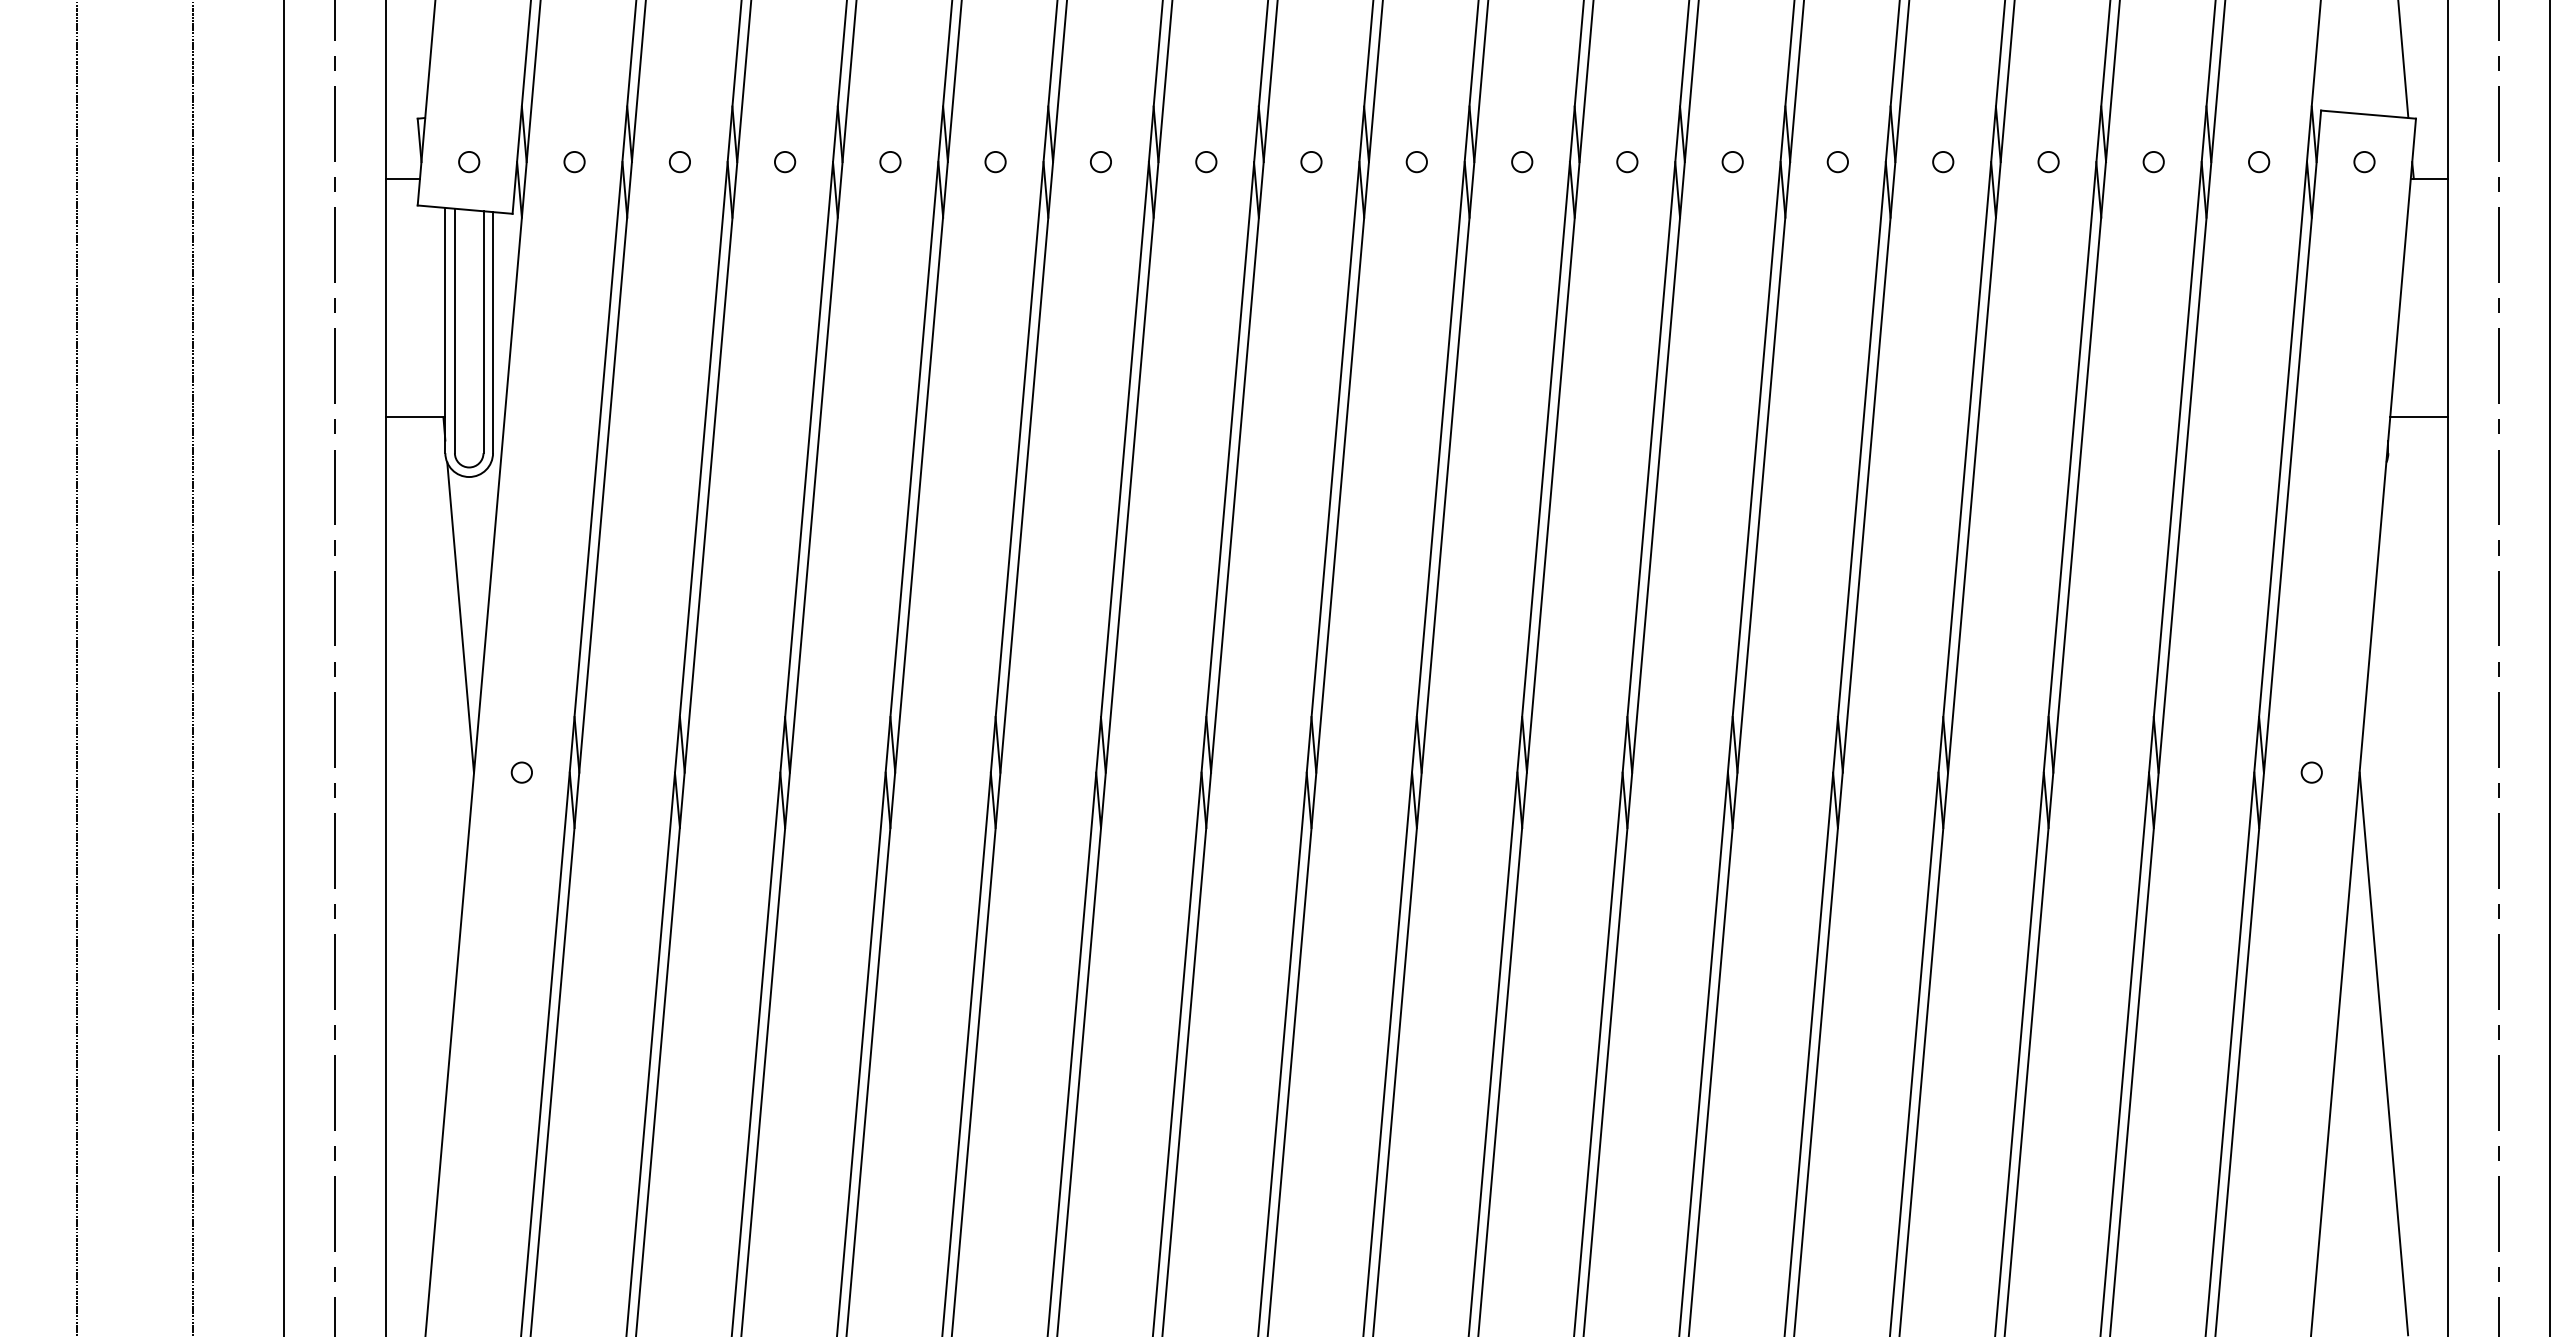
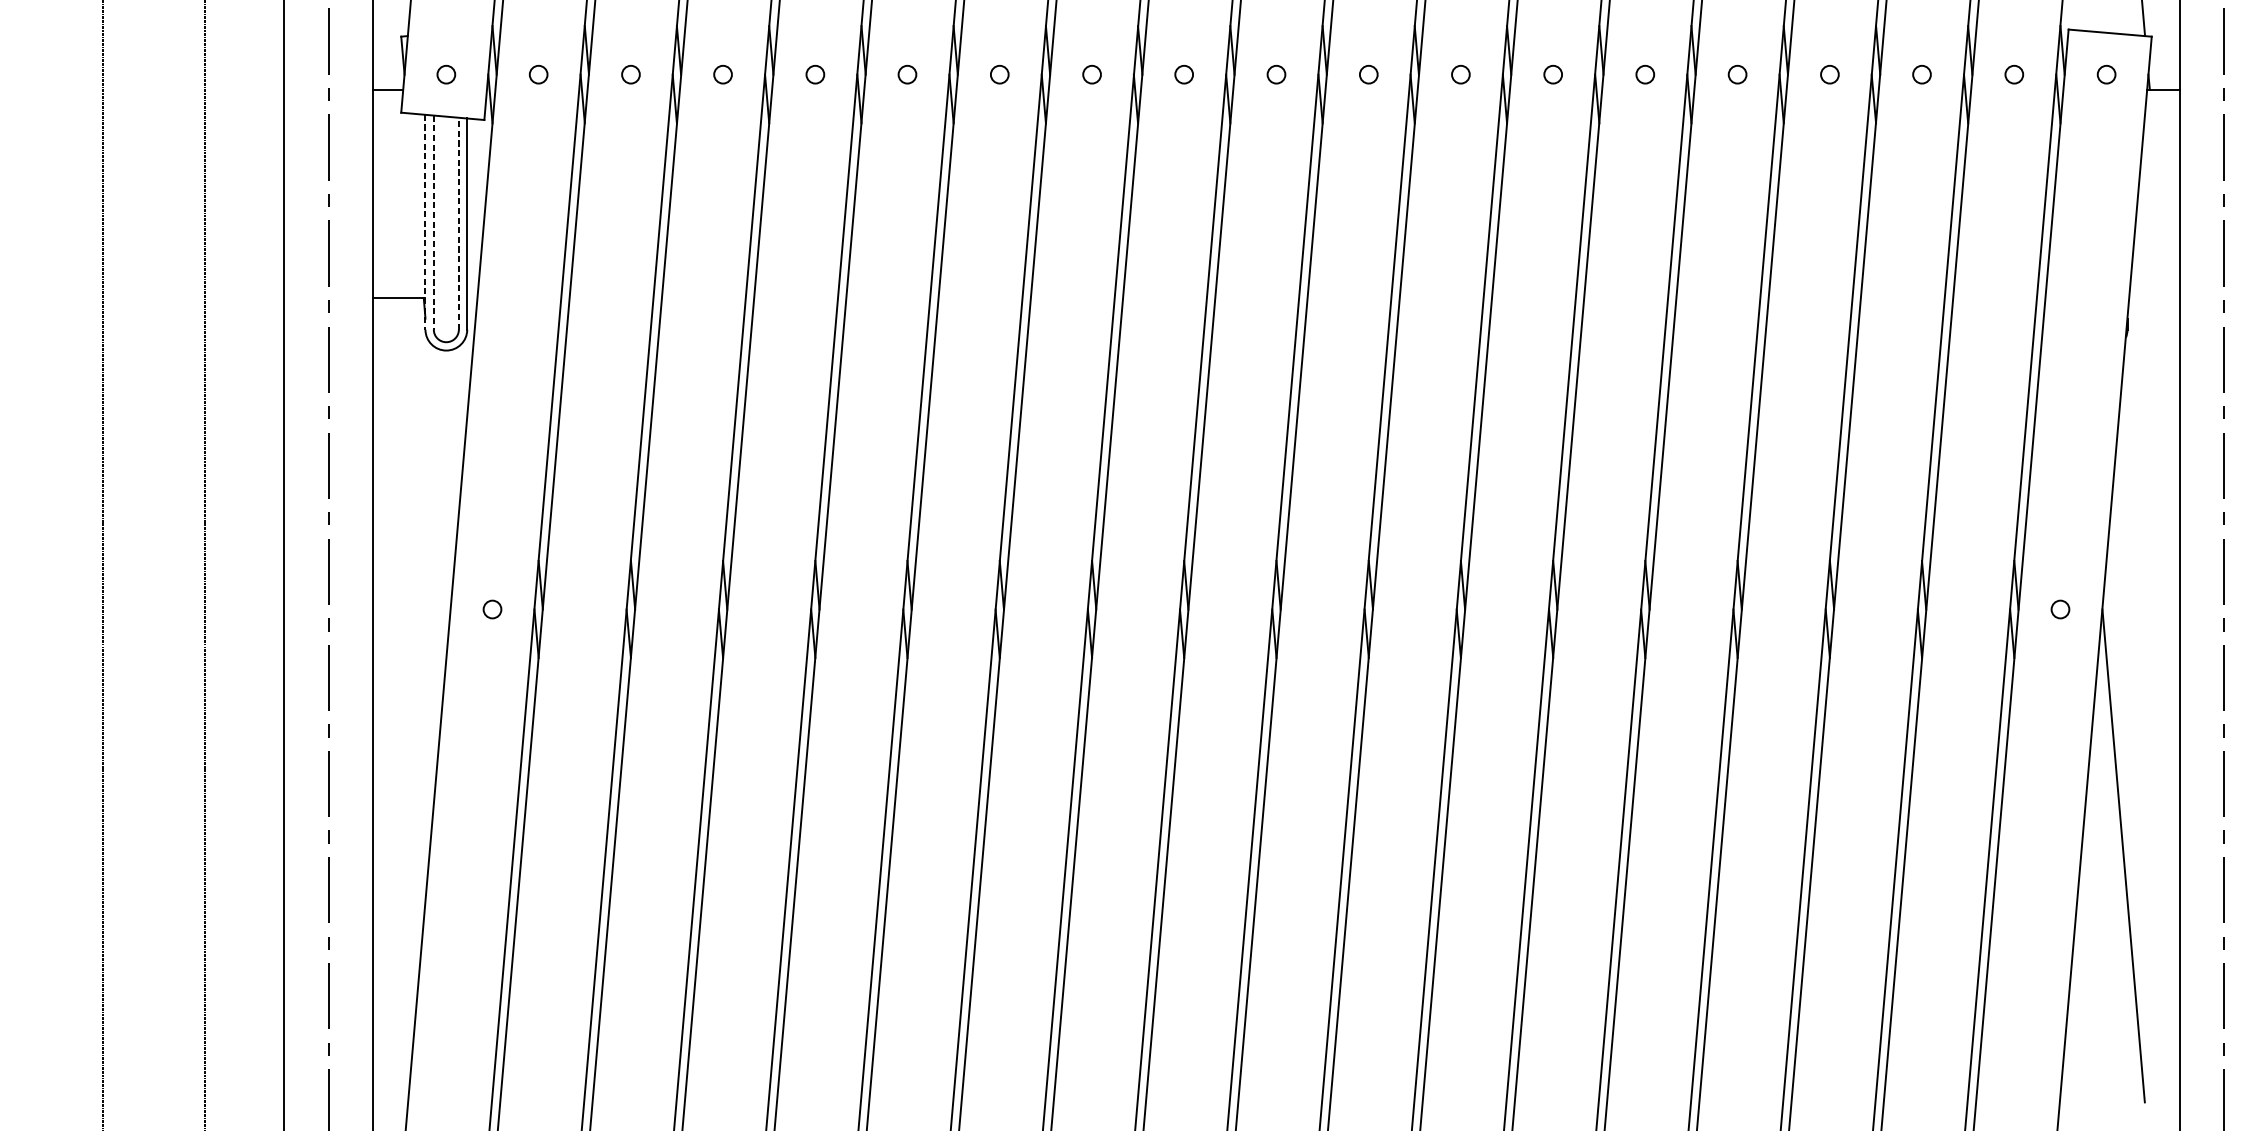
line: (445, 330) -> (425, 222), solid -> dashed
line: (454, 331) -> (433, 223), solid -> dashed
line: (483, 332) -> (458, 223), solid -> dashed
line: (2418, 417) -> (2153, 298), removed
line: (460, 617) -> (438, 473), removed

